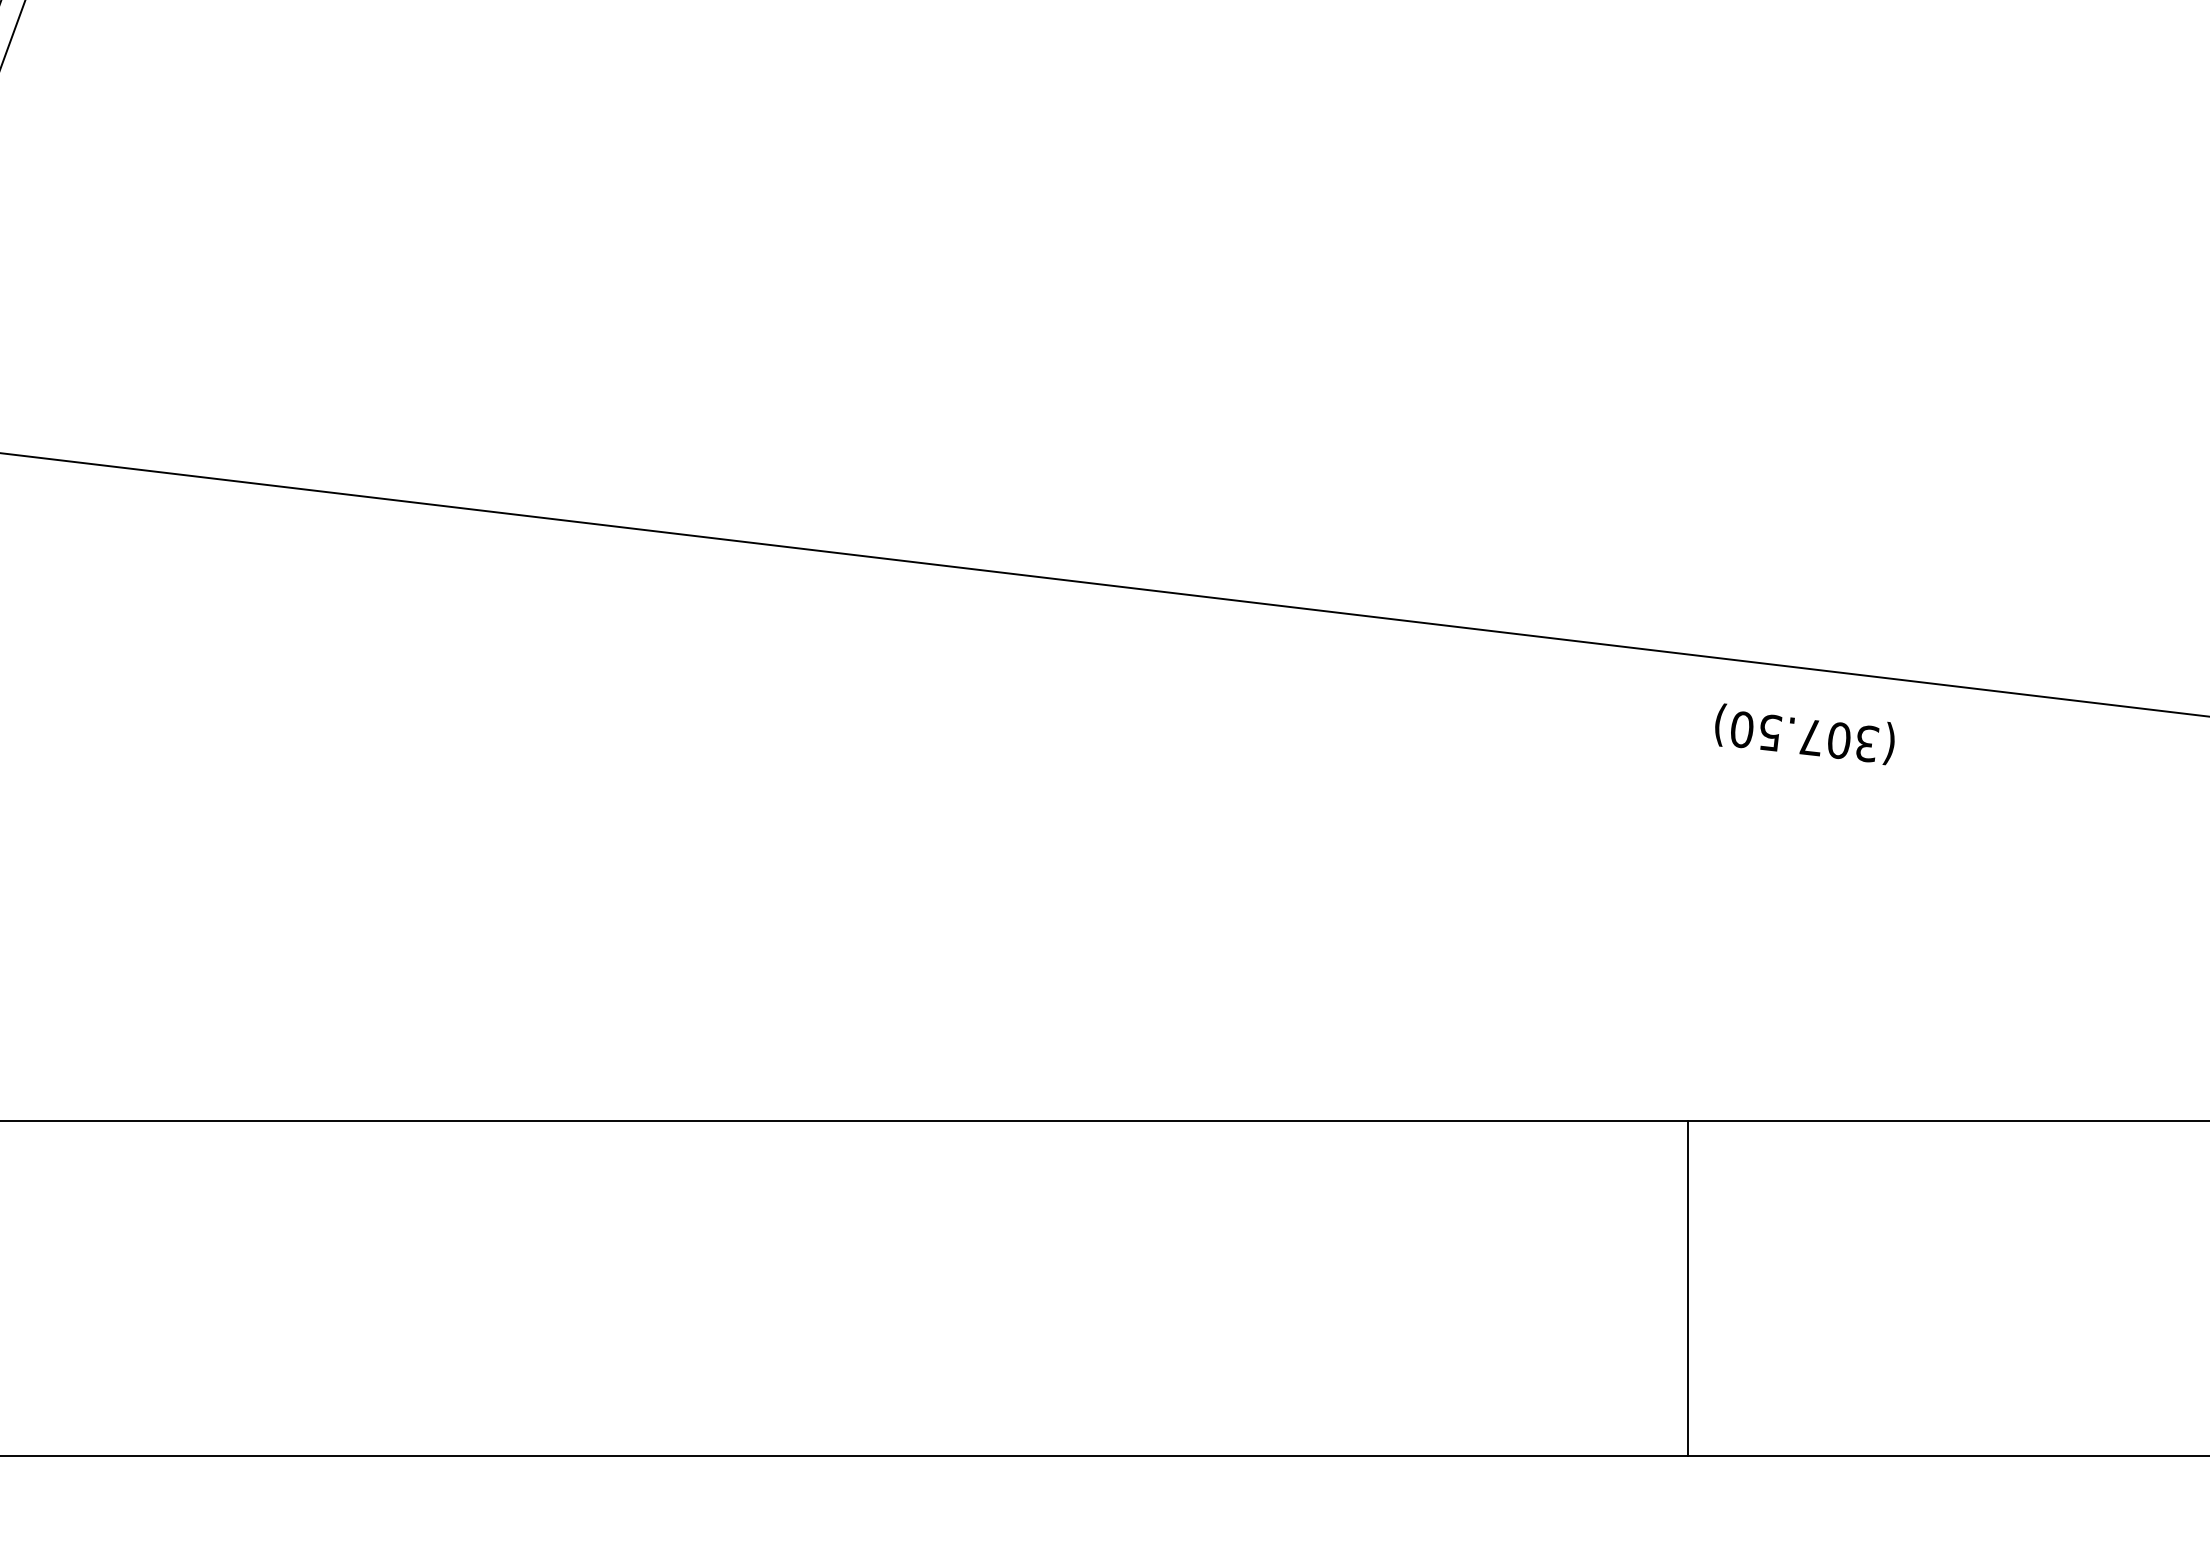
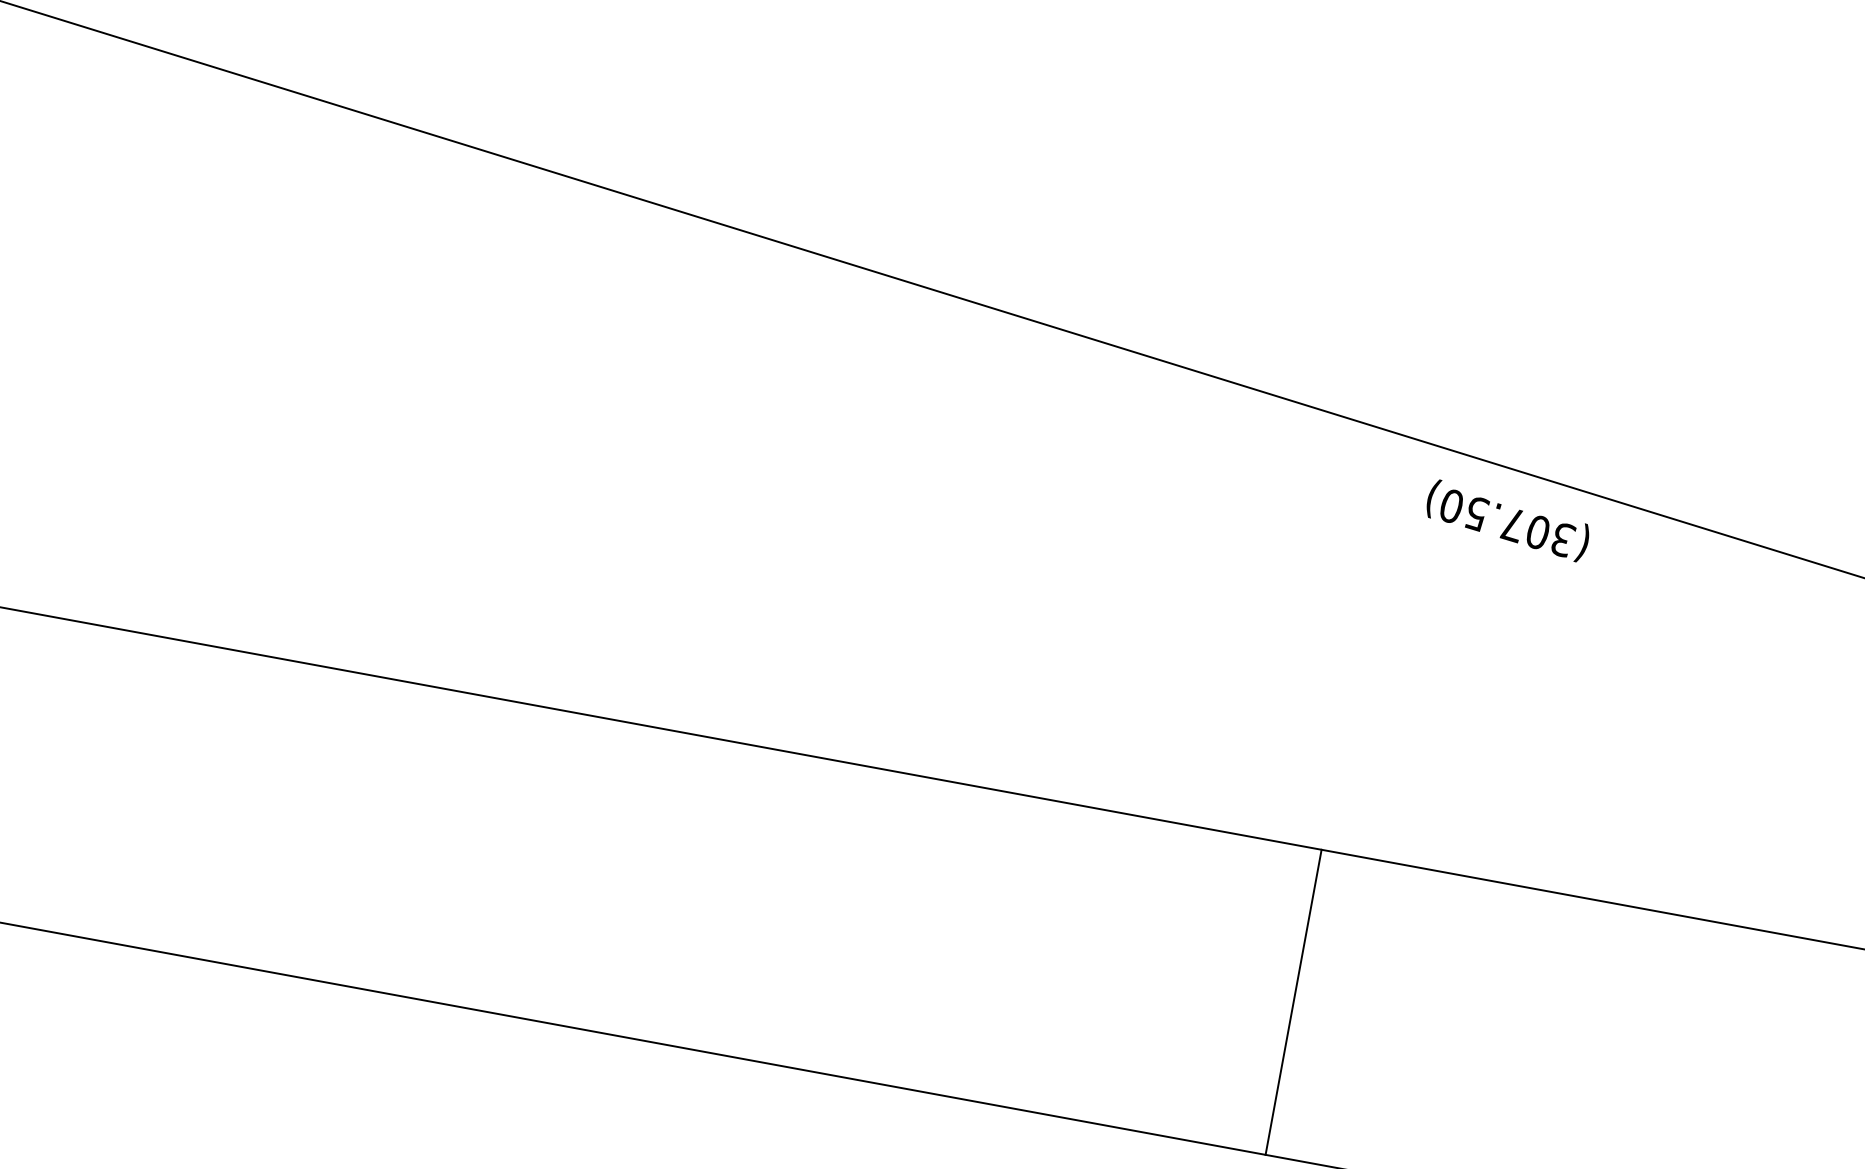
text: (1804, 734) -> (1507, 521), moved
line: (1687, 1288) -> (1293, 1002), moved

